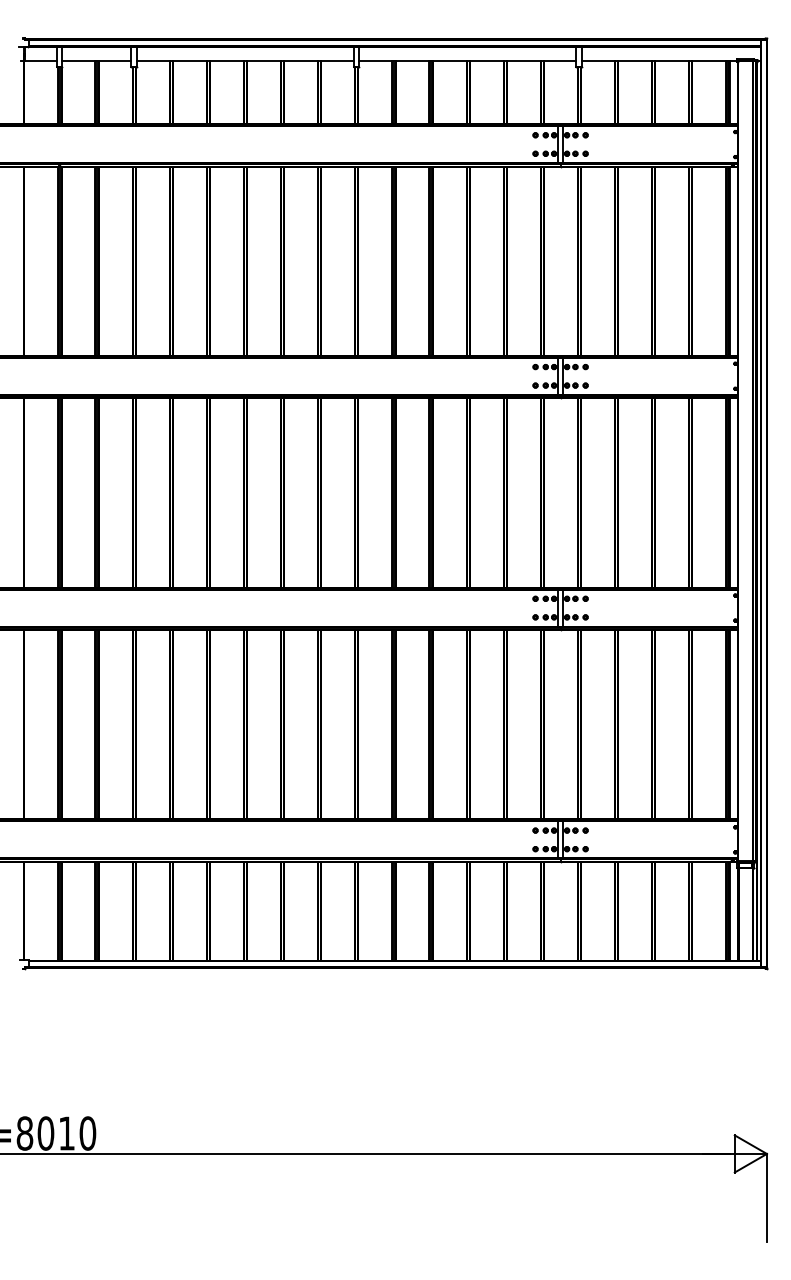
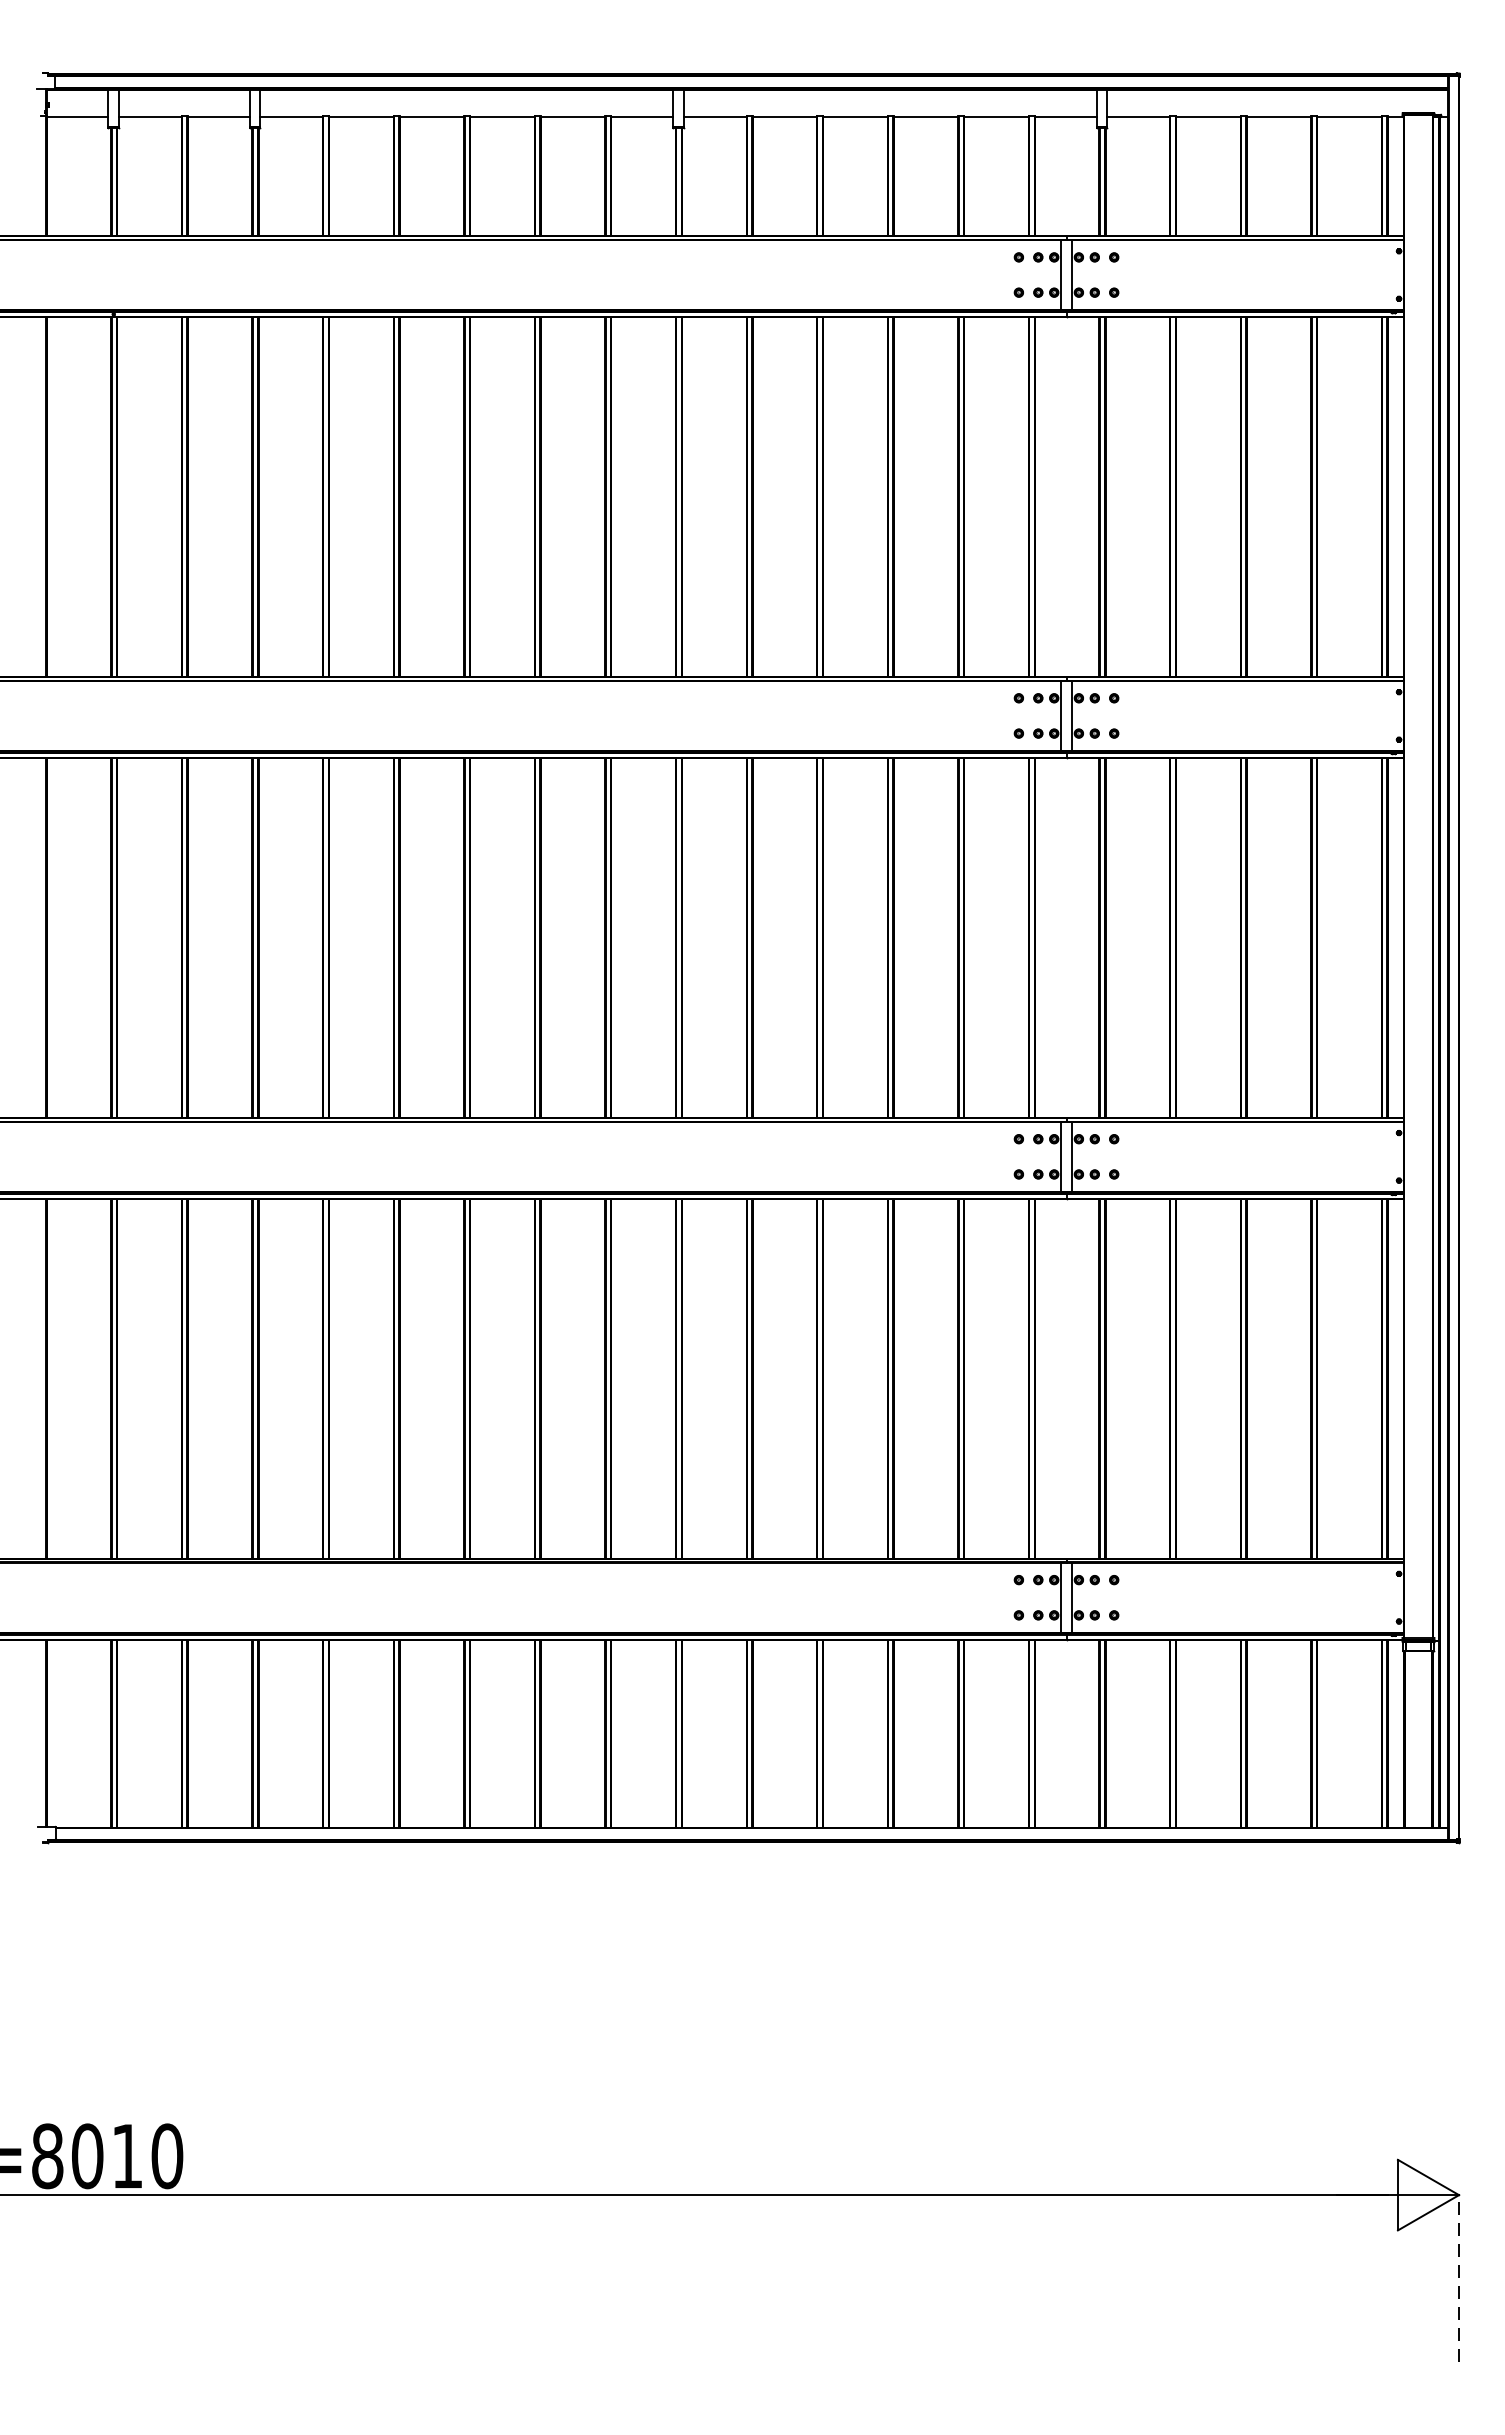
line: (766, 1197) -> (1458, 2277), solid -> dashed

